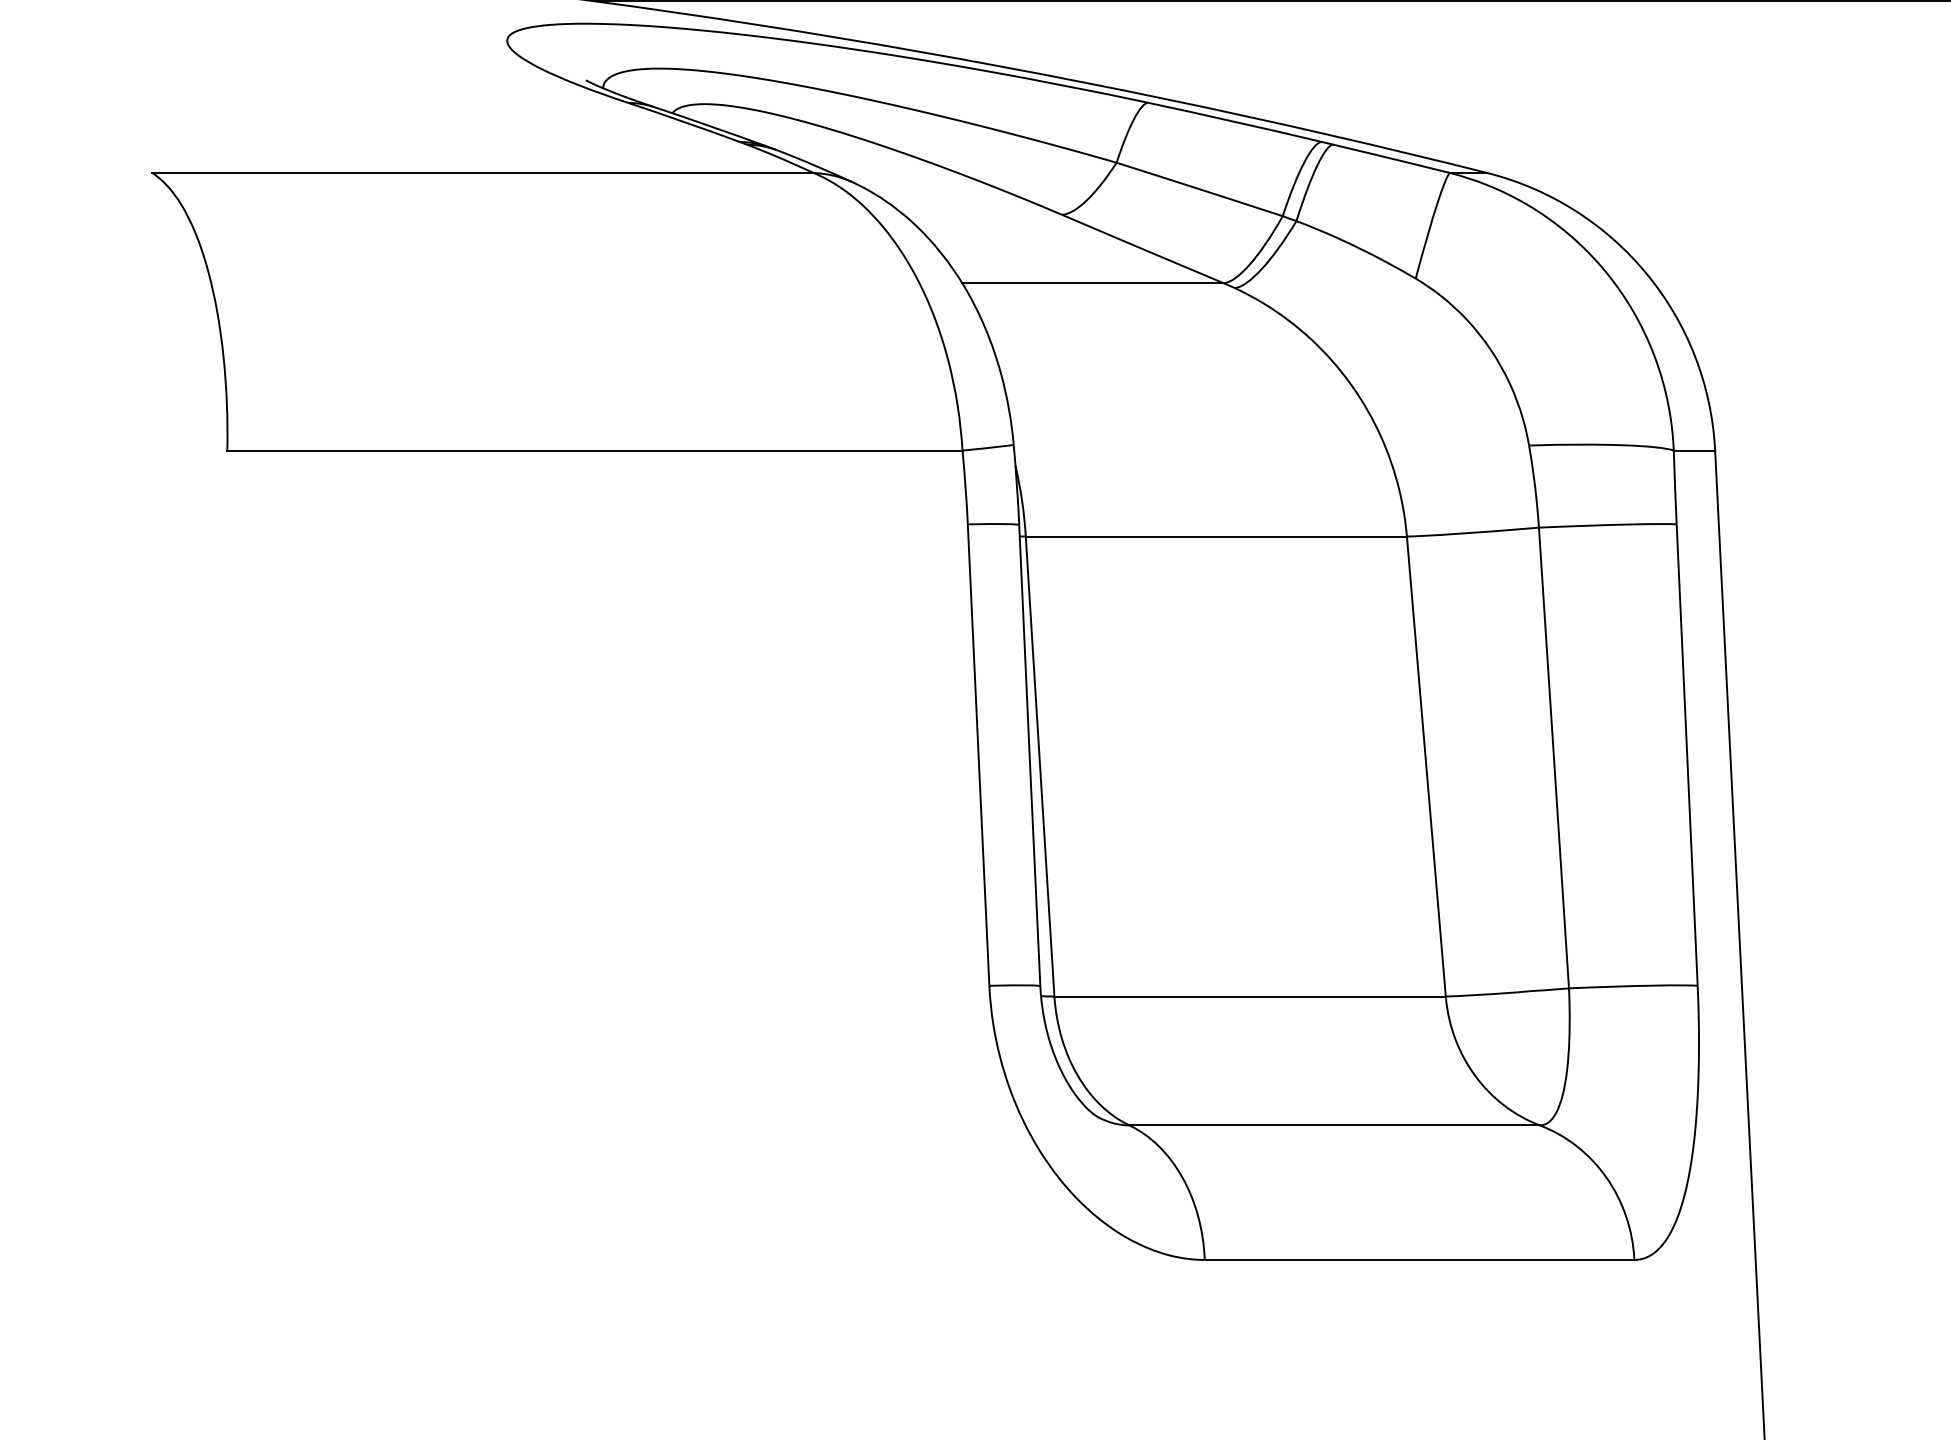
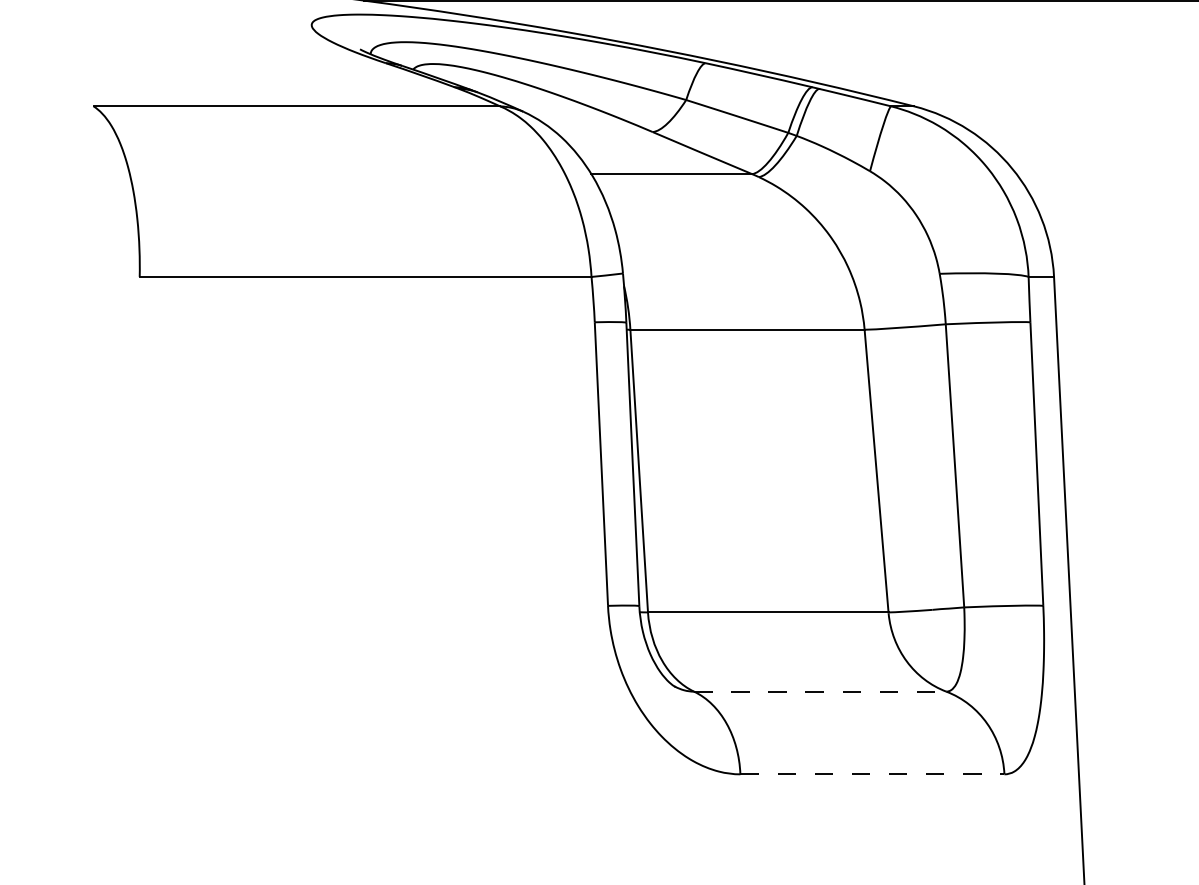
line: (1335, 1125) -> (820, 691), solid -> dashed
line: (1419, 1260) -> (872, 774), solid -> dashed

